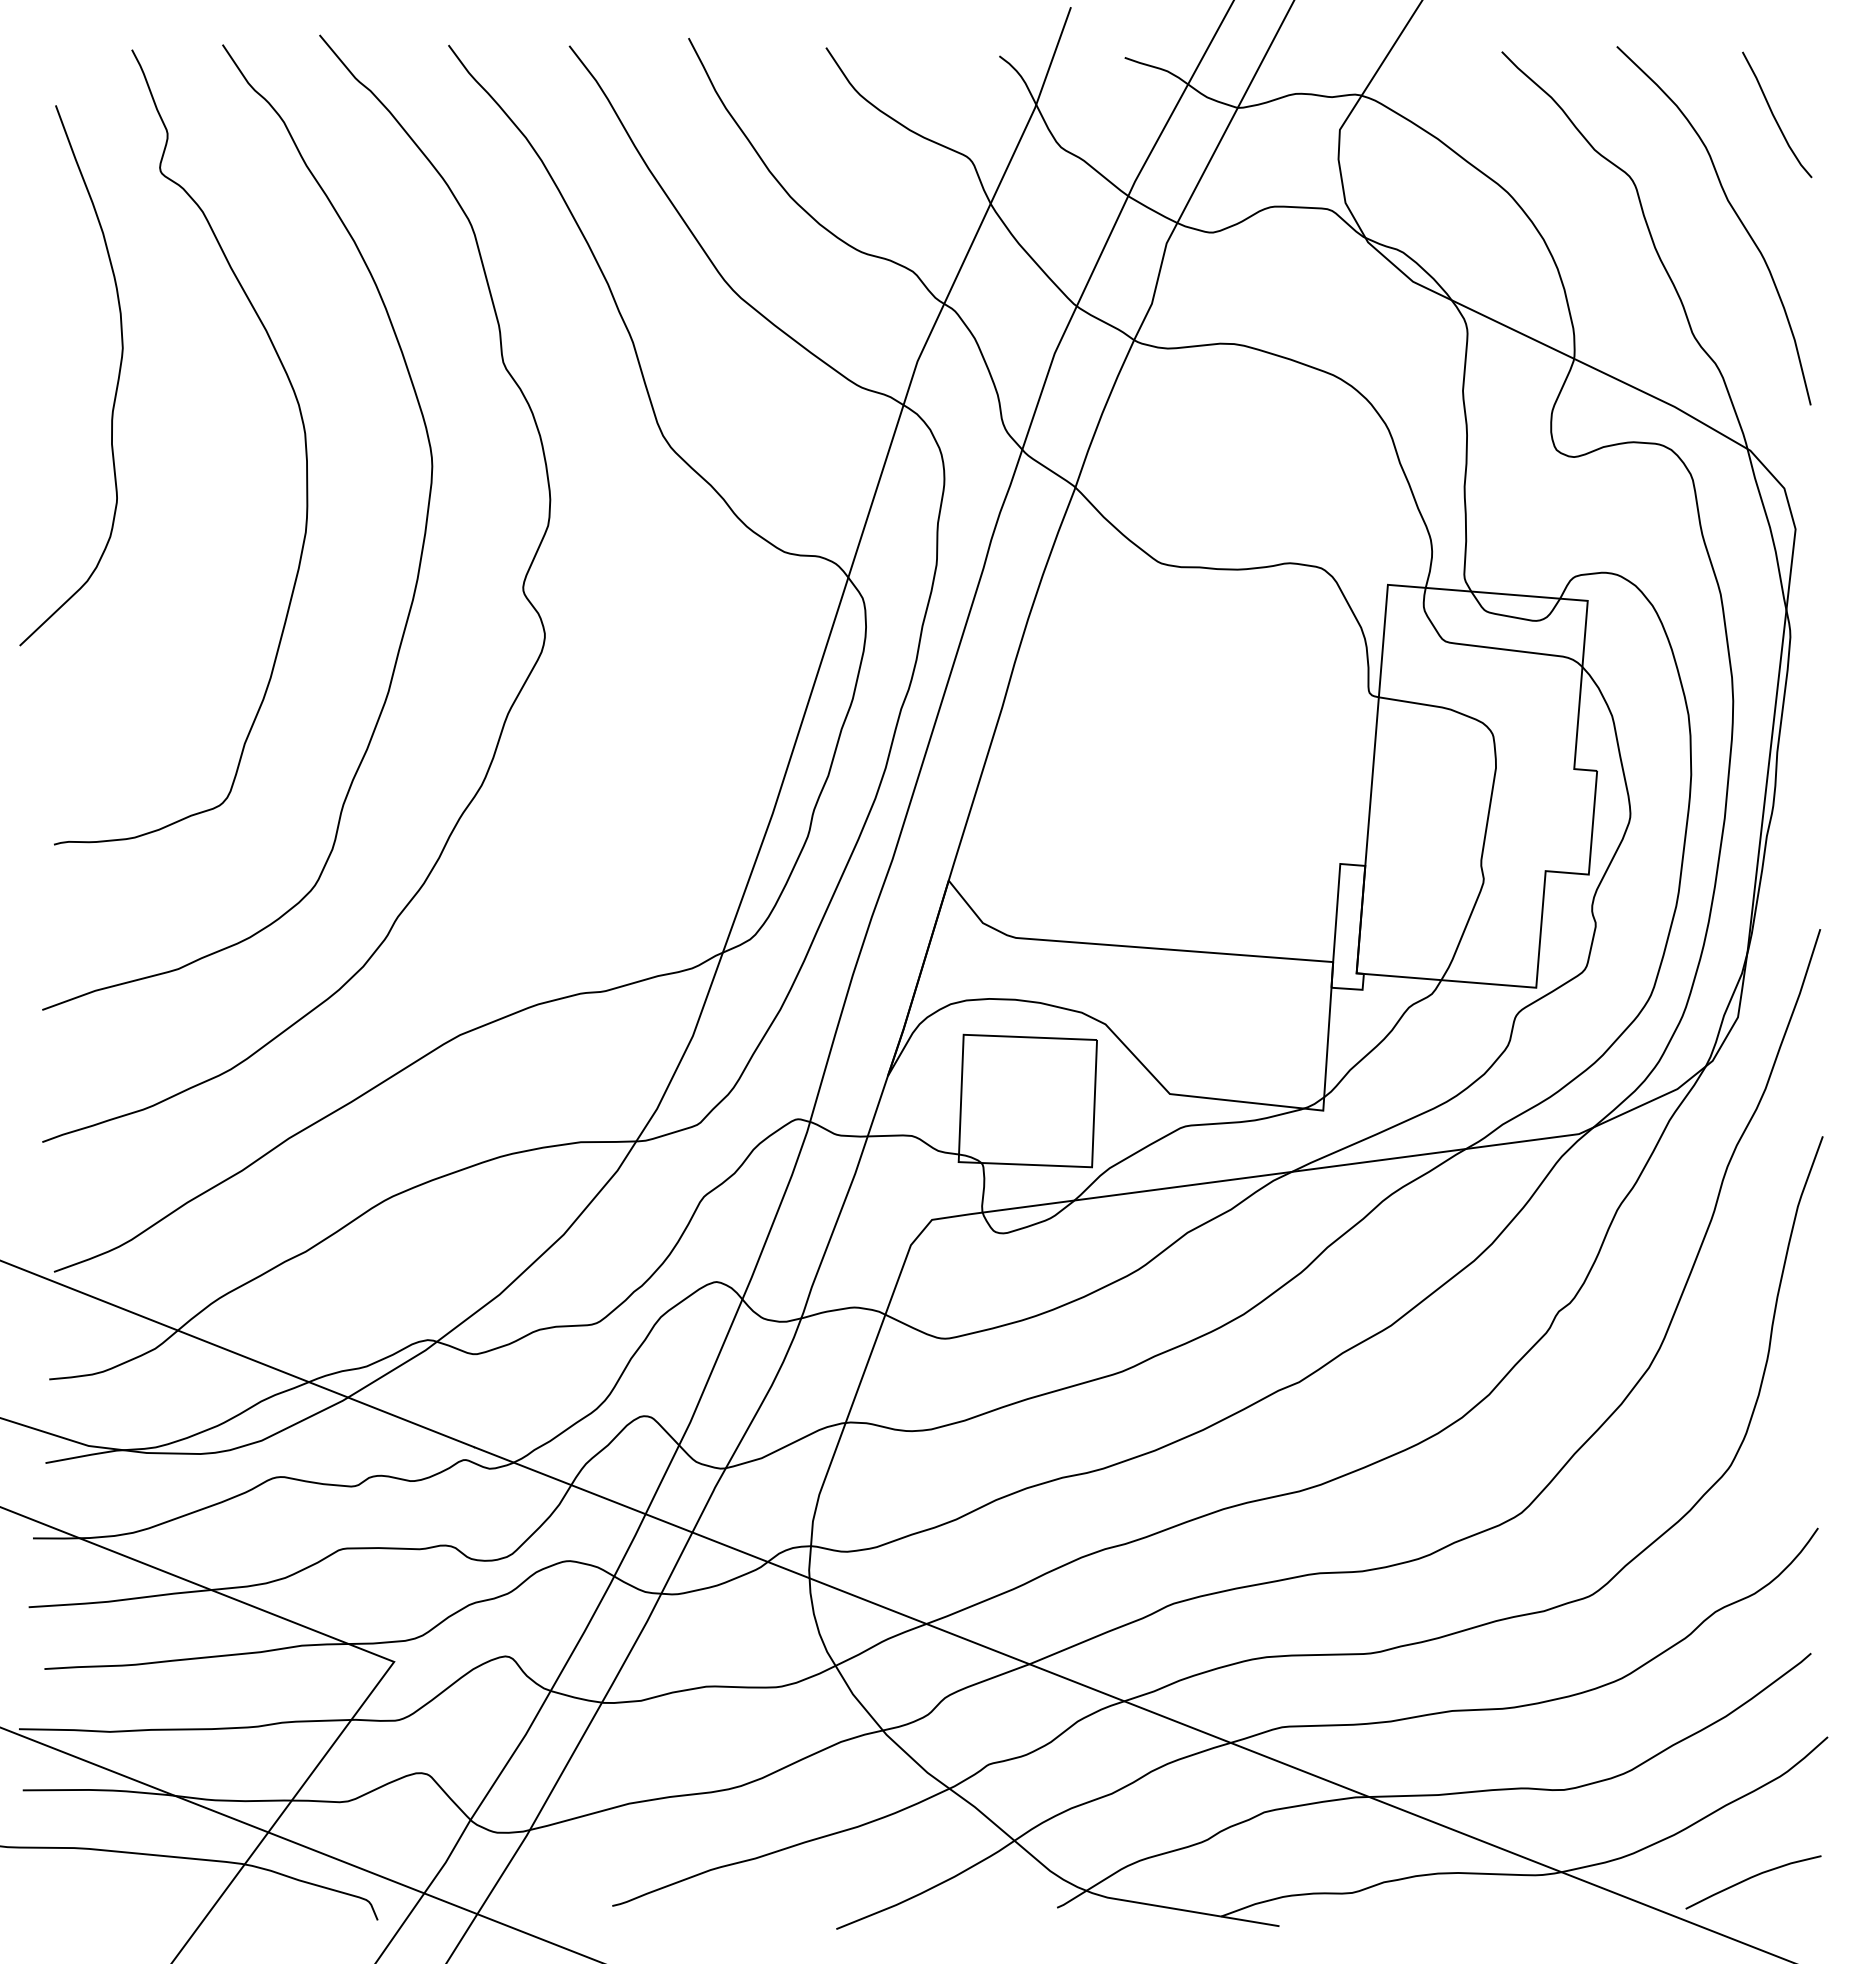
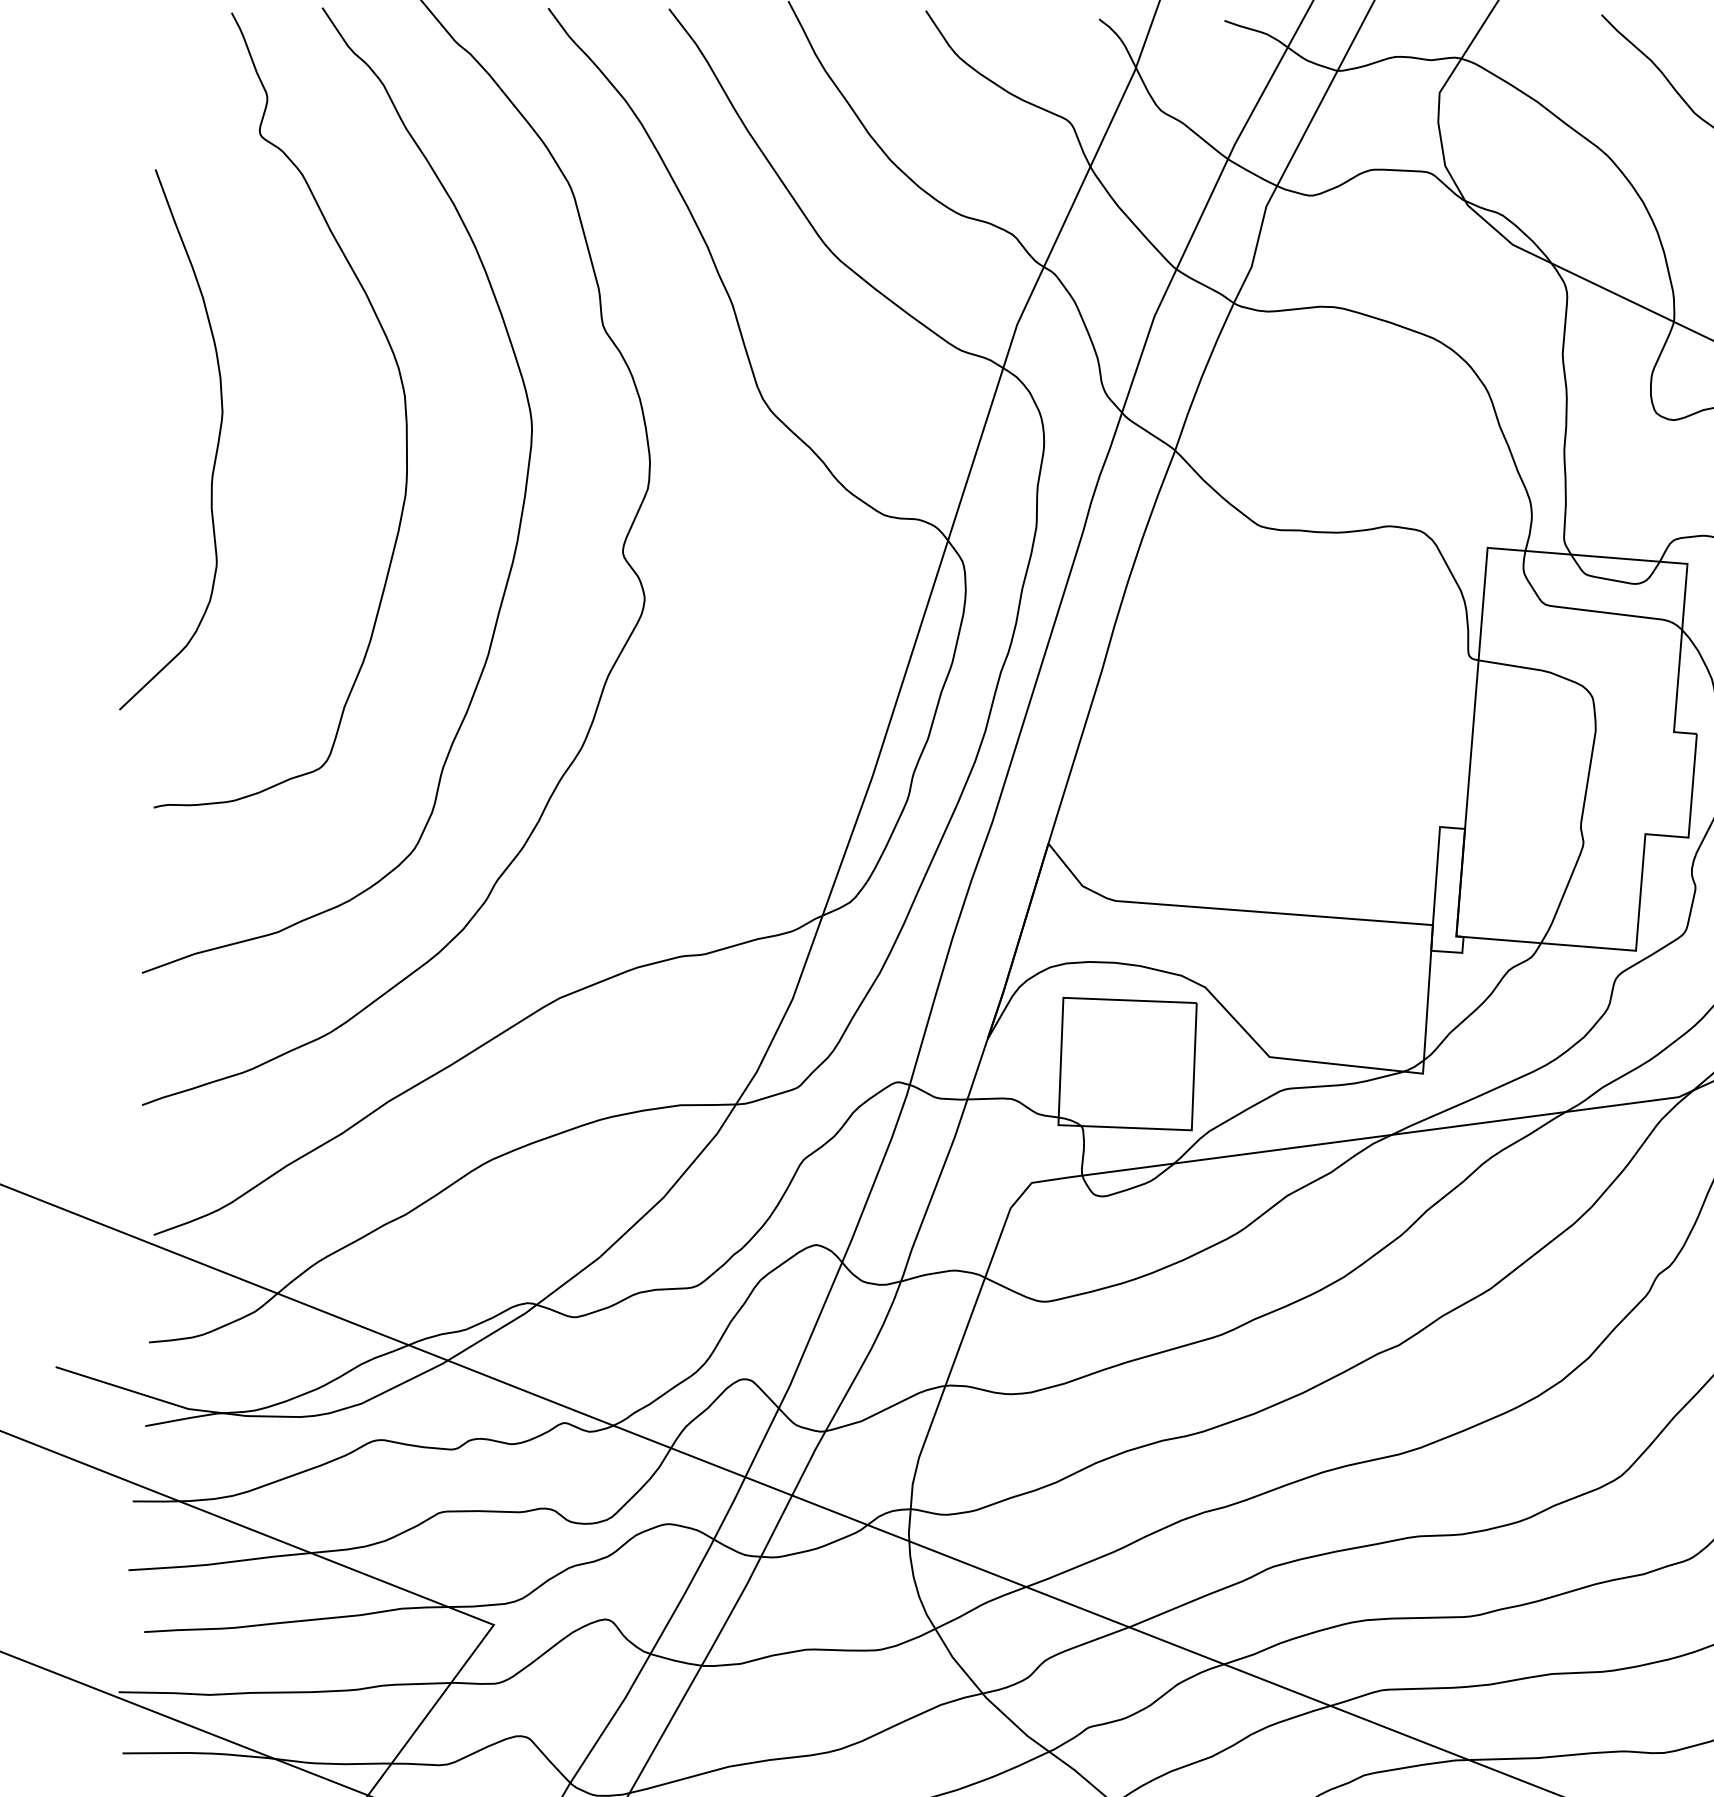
curve: (116, 384) -> (216, 448), moved

